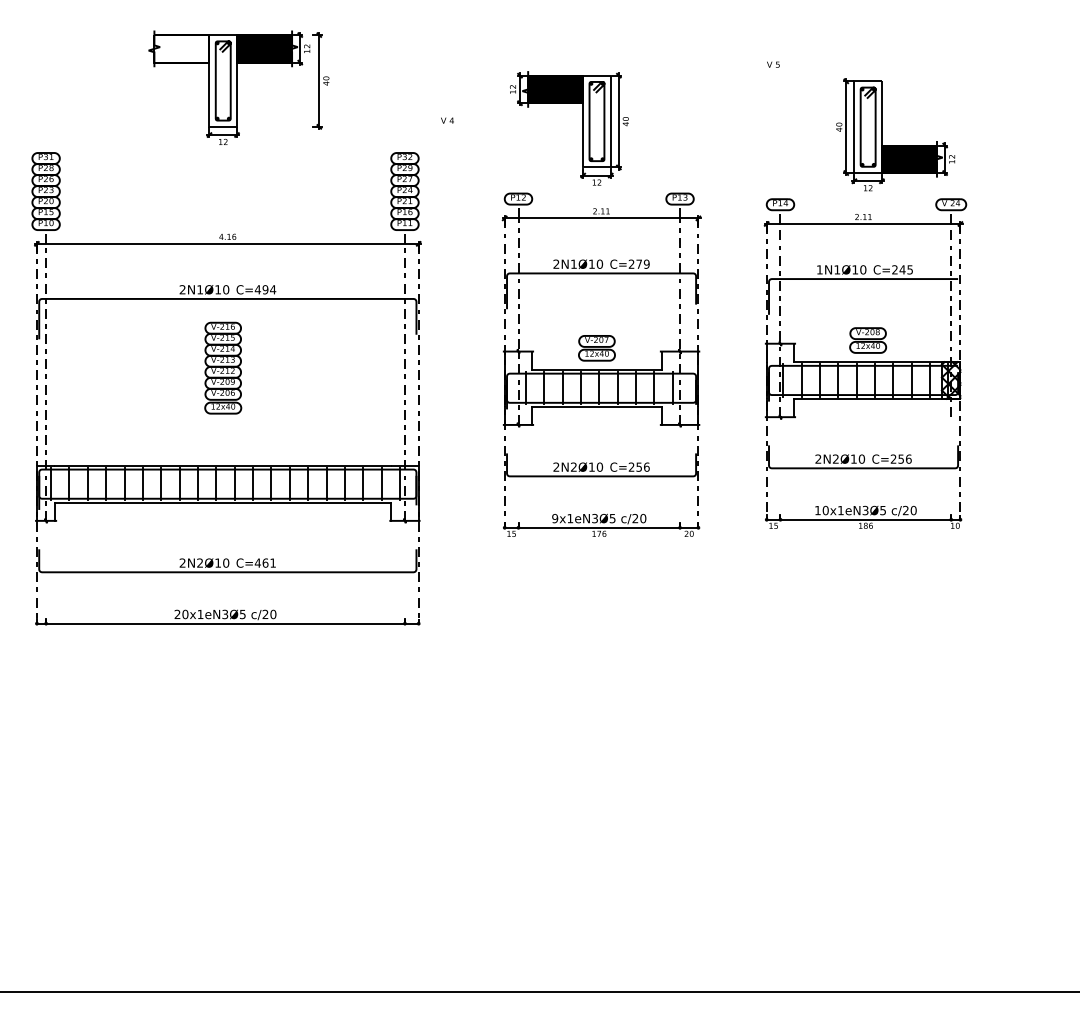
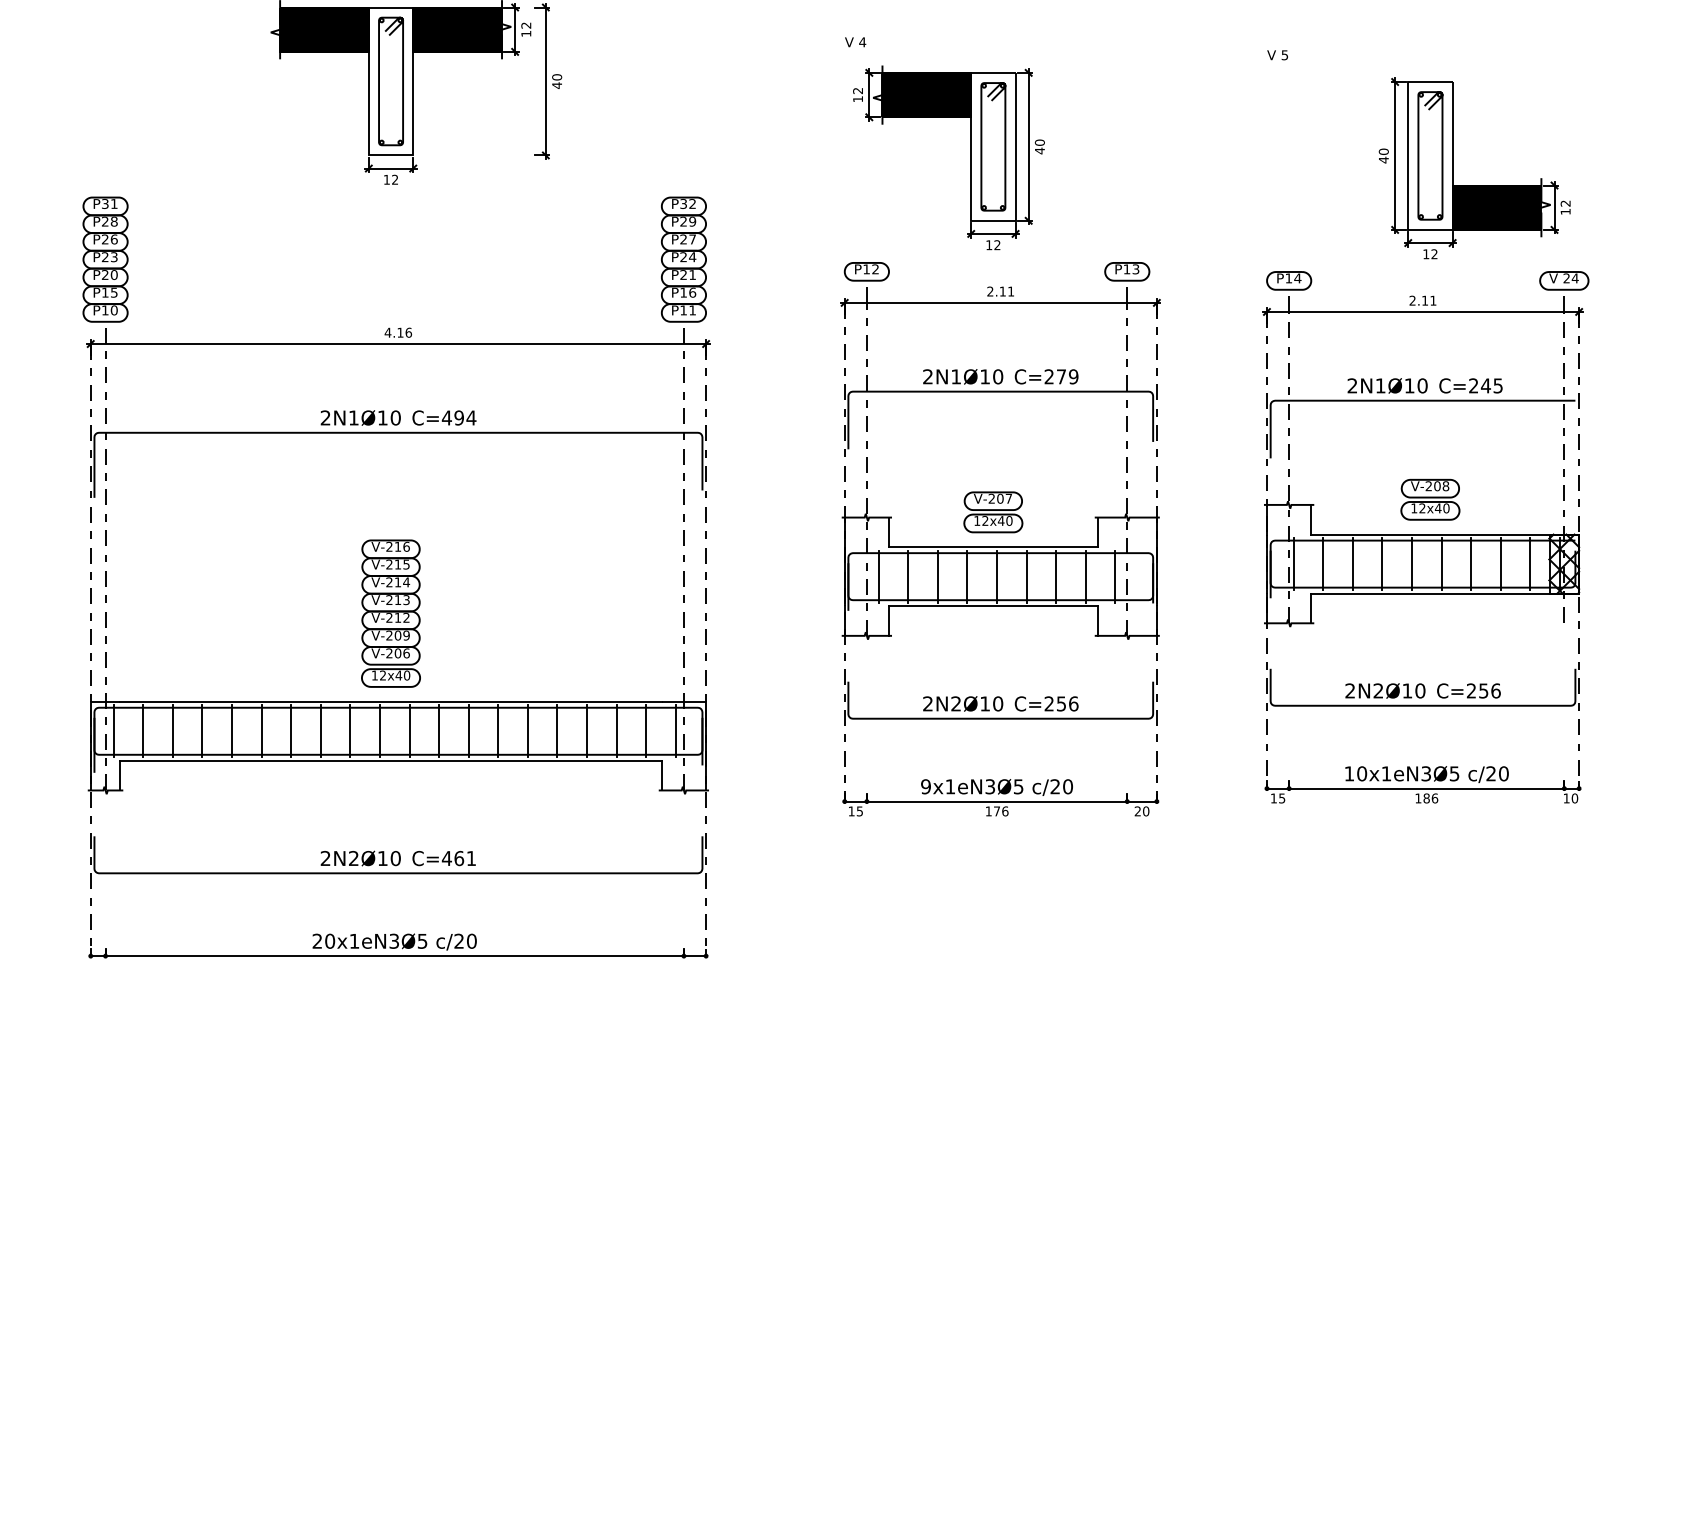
fill: (181, 48) -> (323, 29), added
text: (447, 120) -> (855, 42), moved
text: (819, 269) -> (1352, 385), 1N1Ø10 -> 2N1Ø10
part: (223, 367) -> (391, 612), moved

